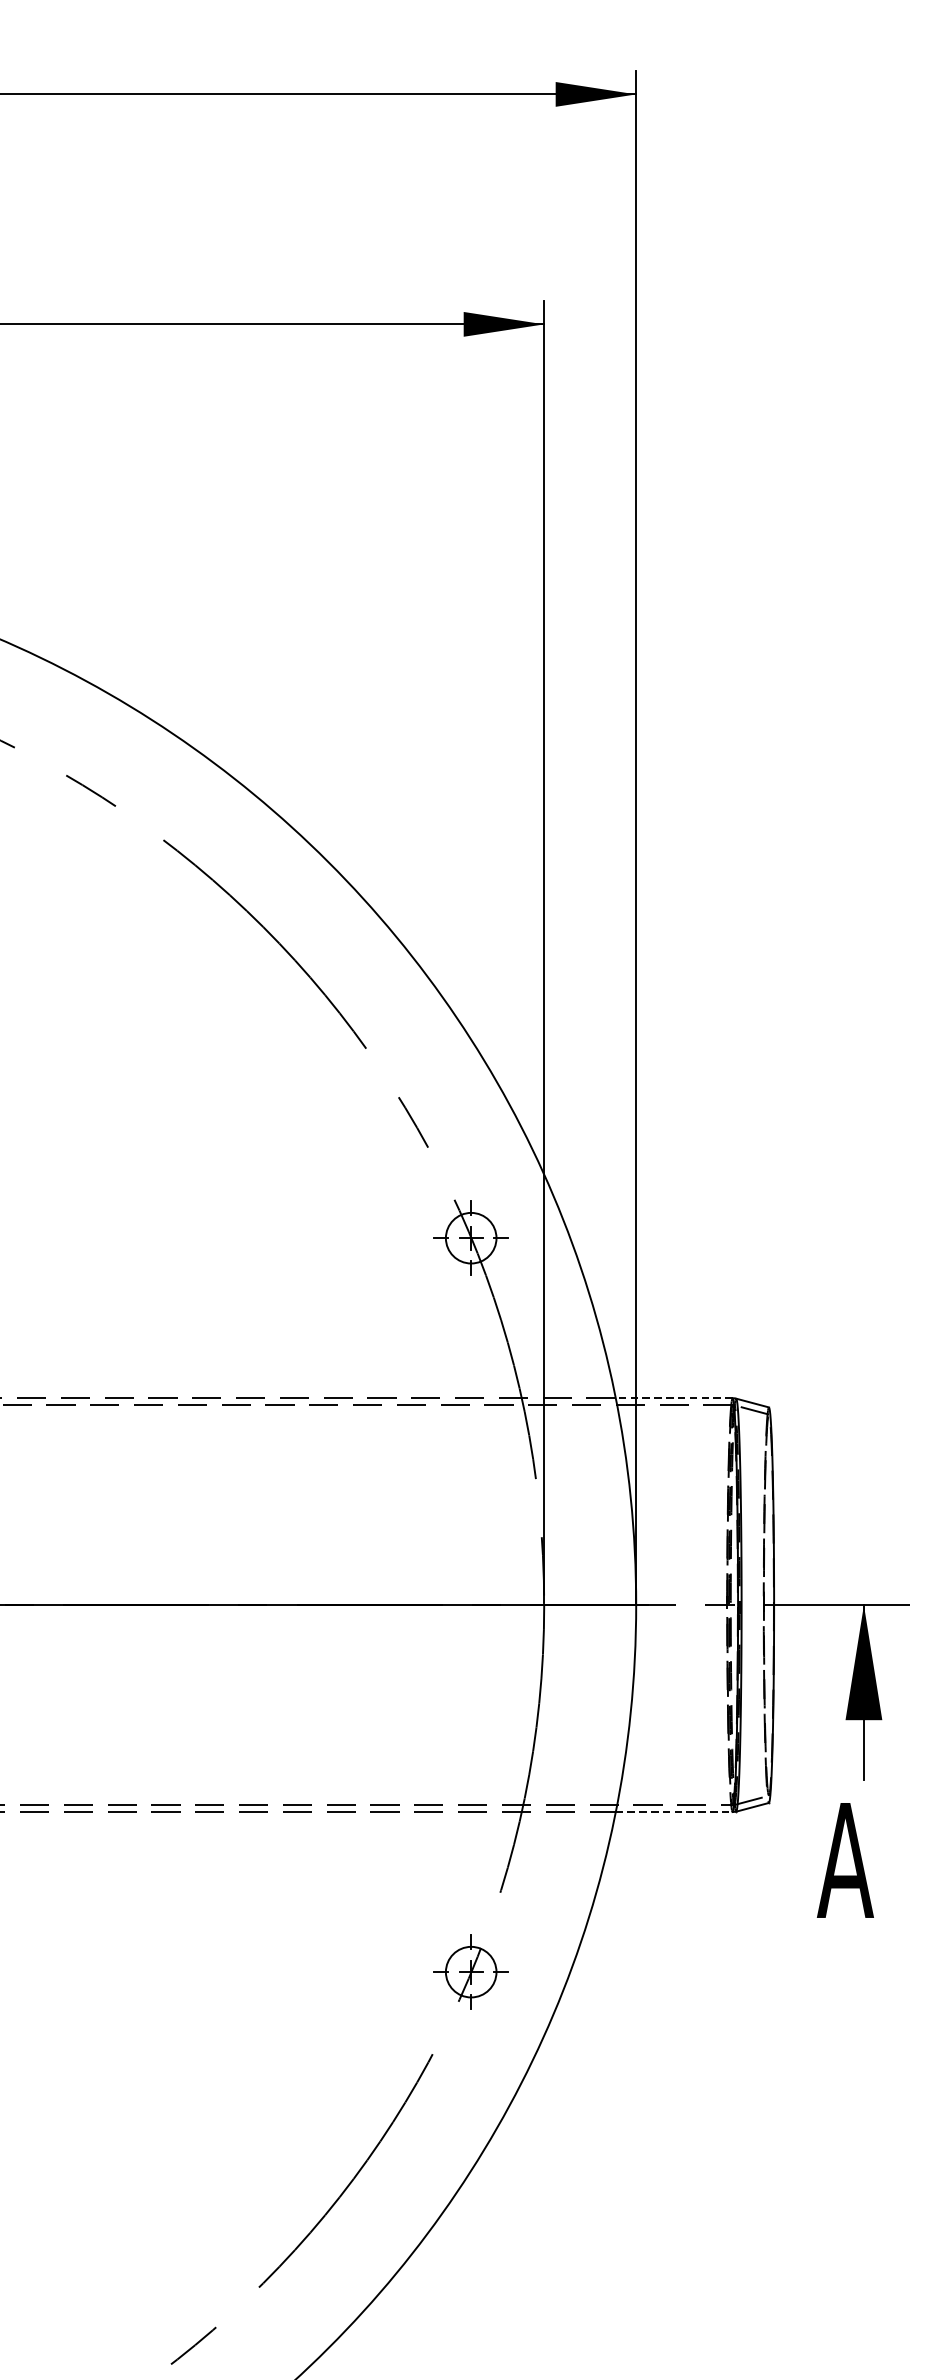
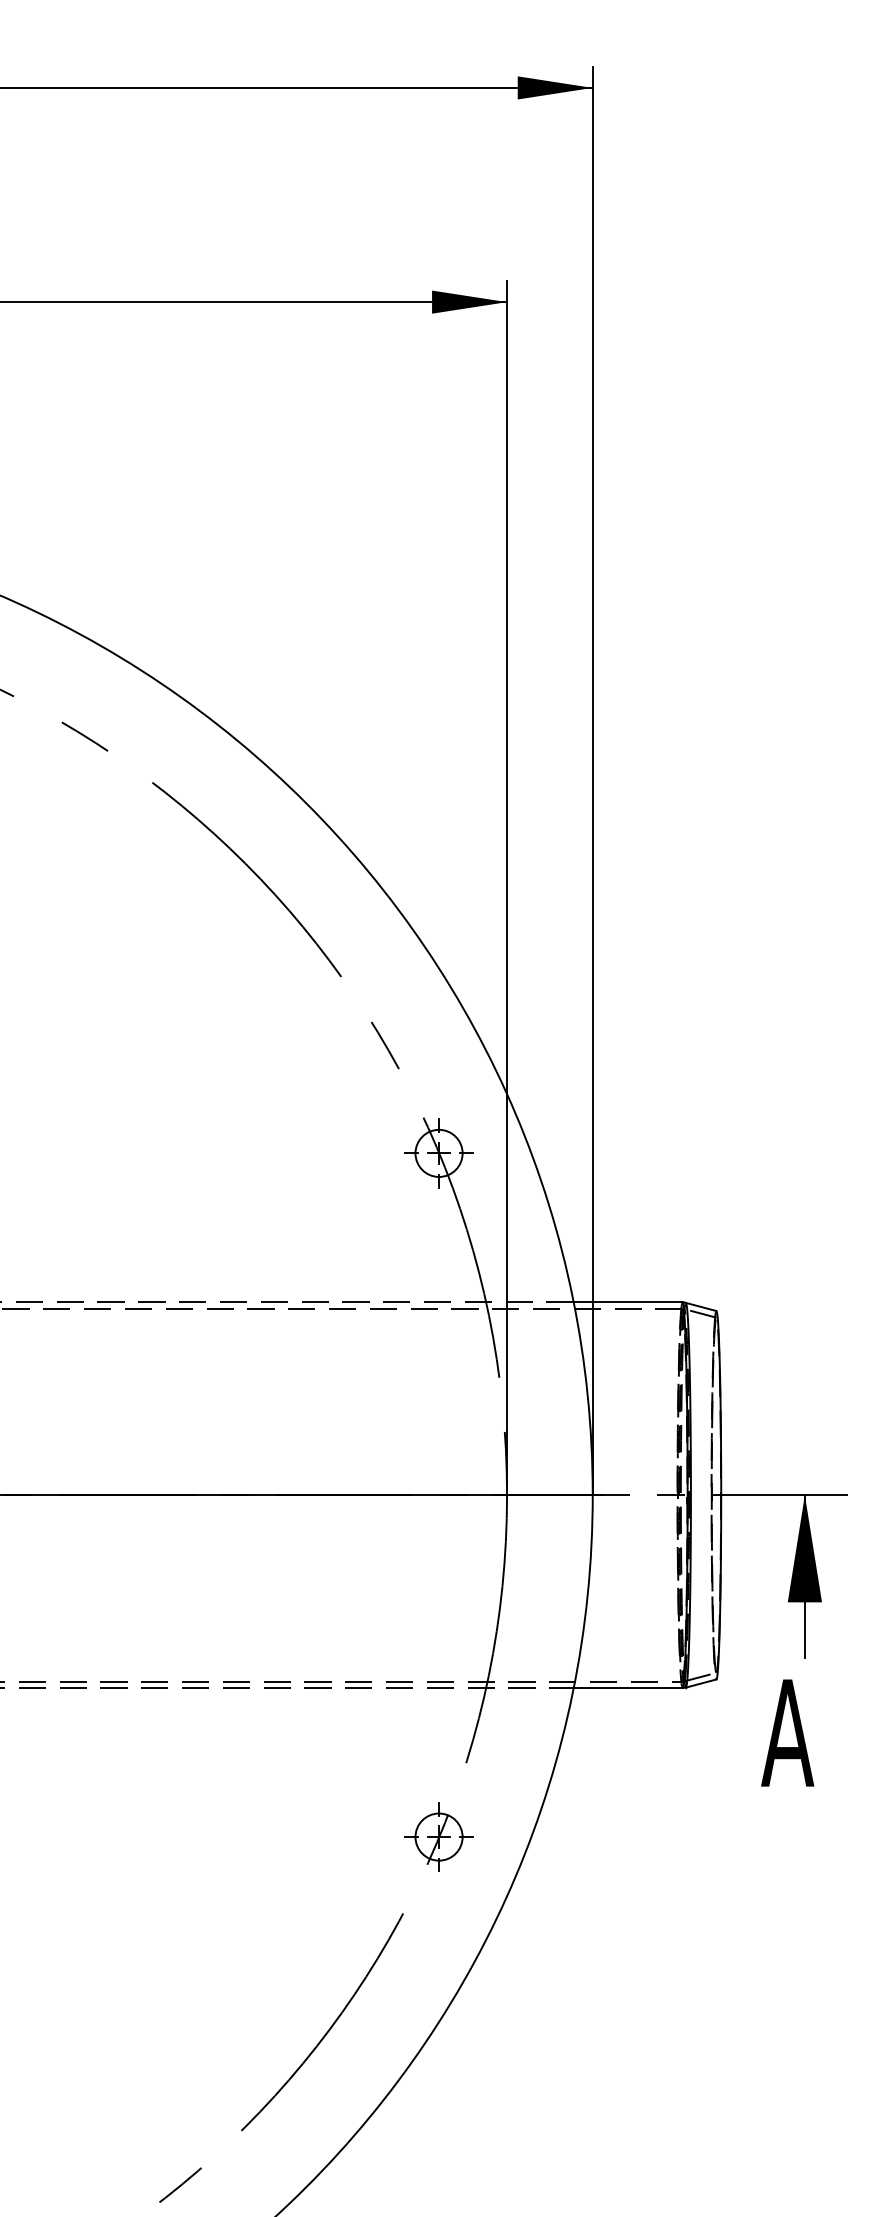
line: (674, 1398) -> (628, 1302), dashed -> solid
line: (674, 1812) -> (628, 1688), dashed -> solid

